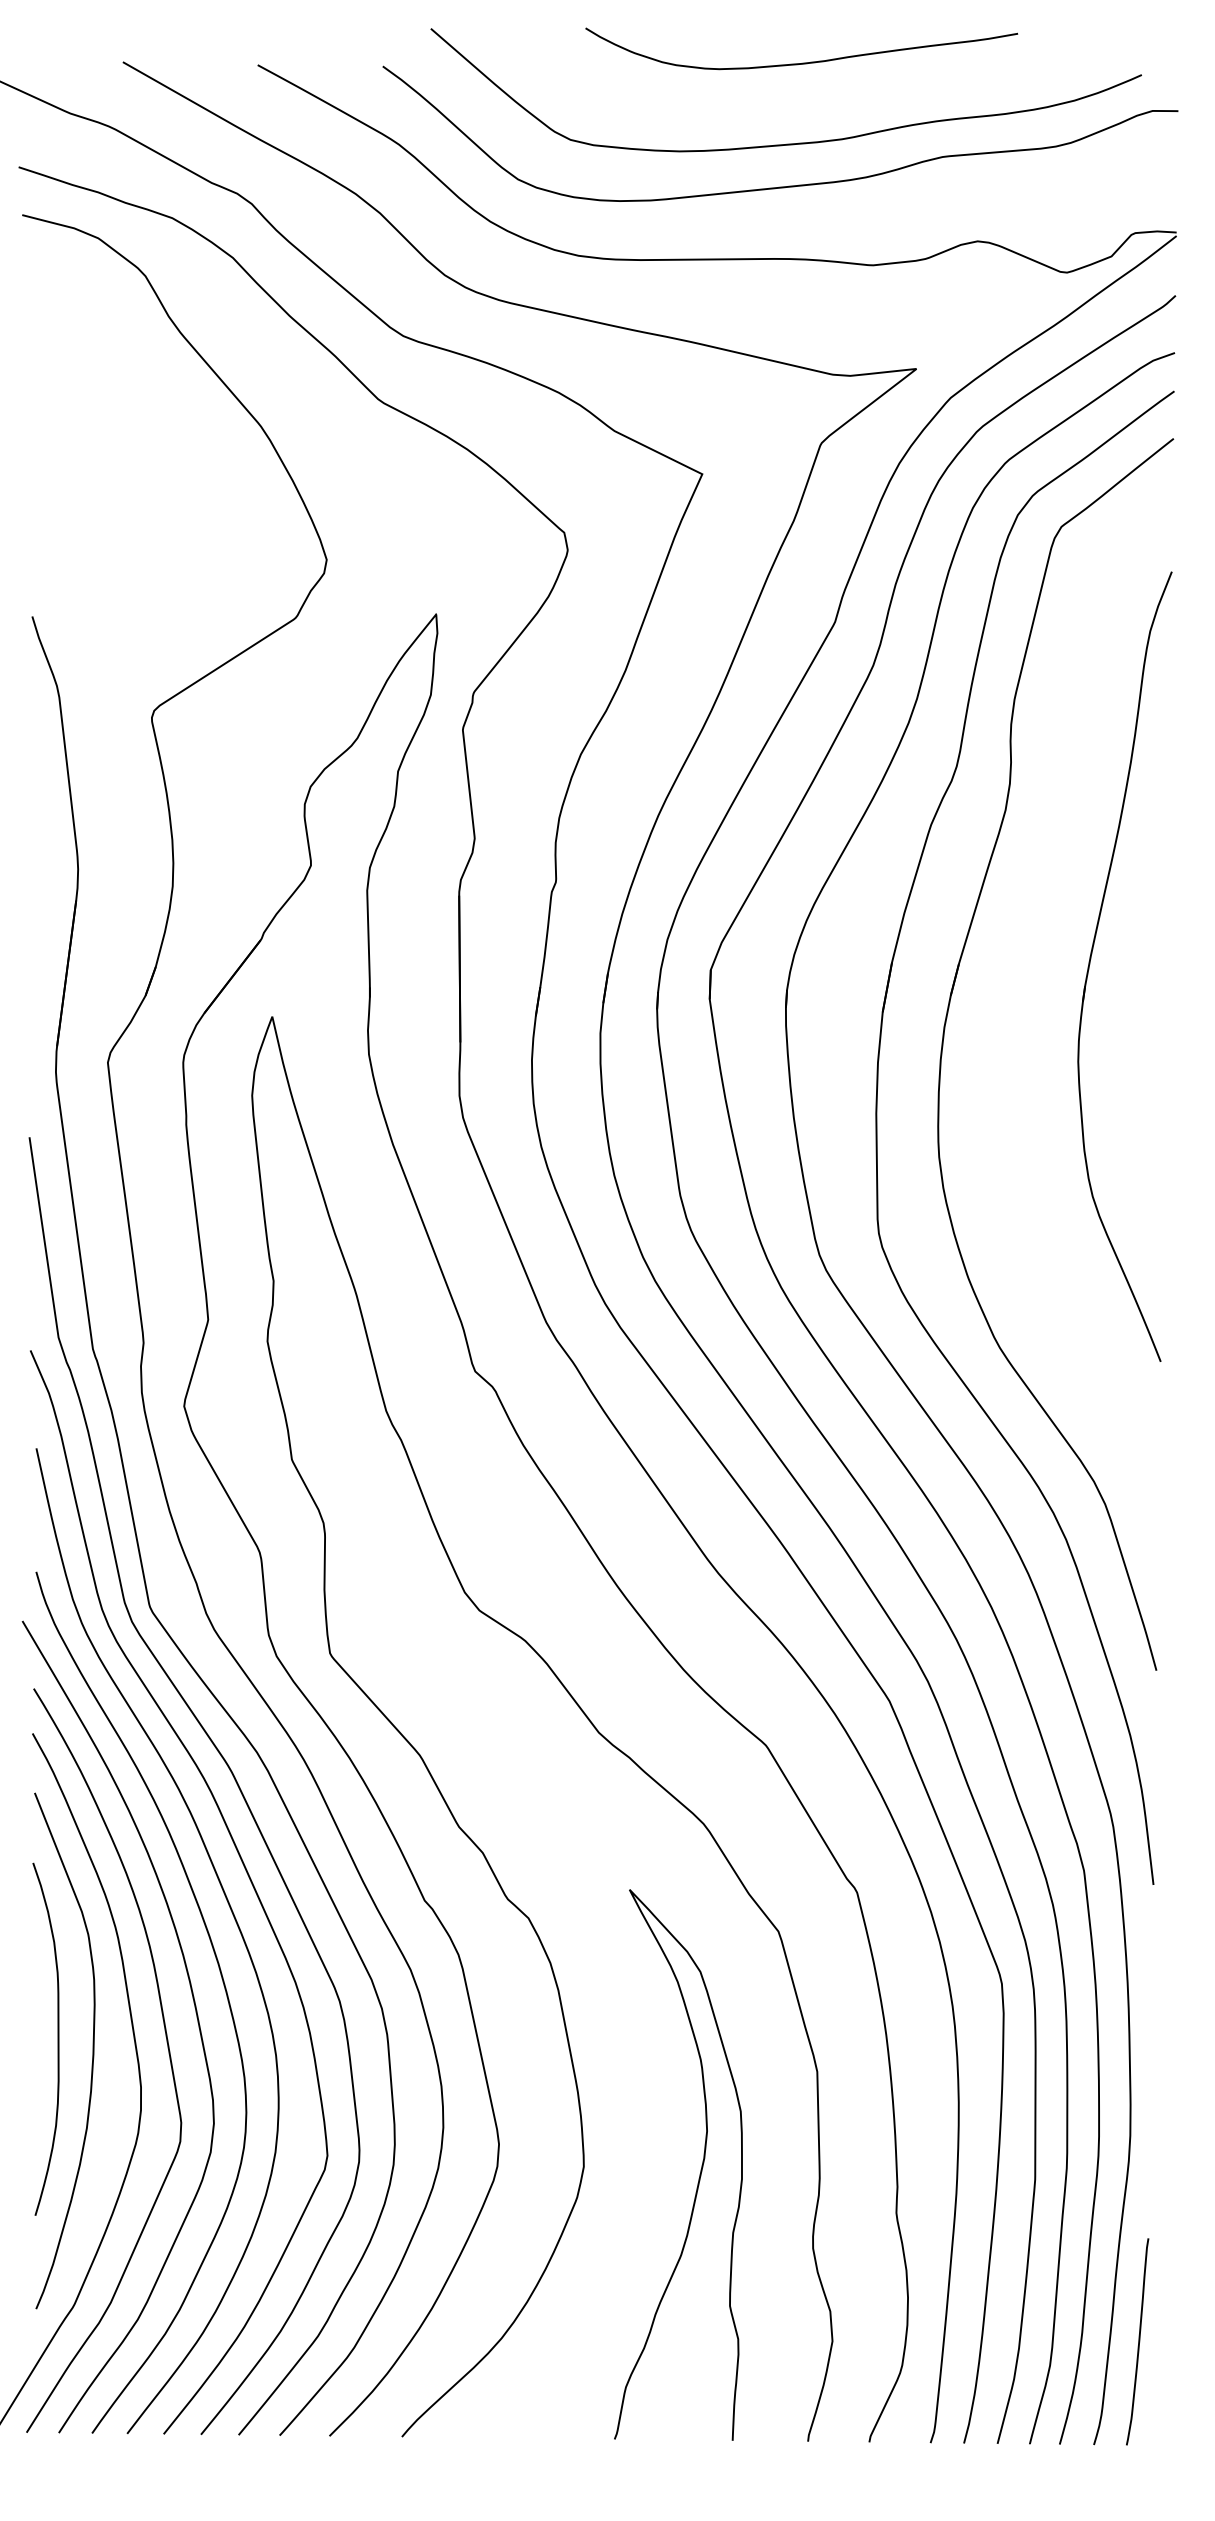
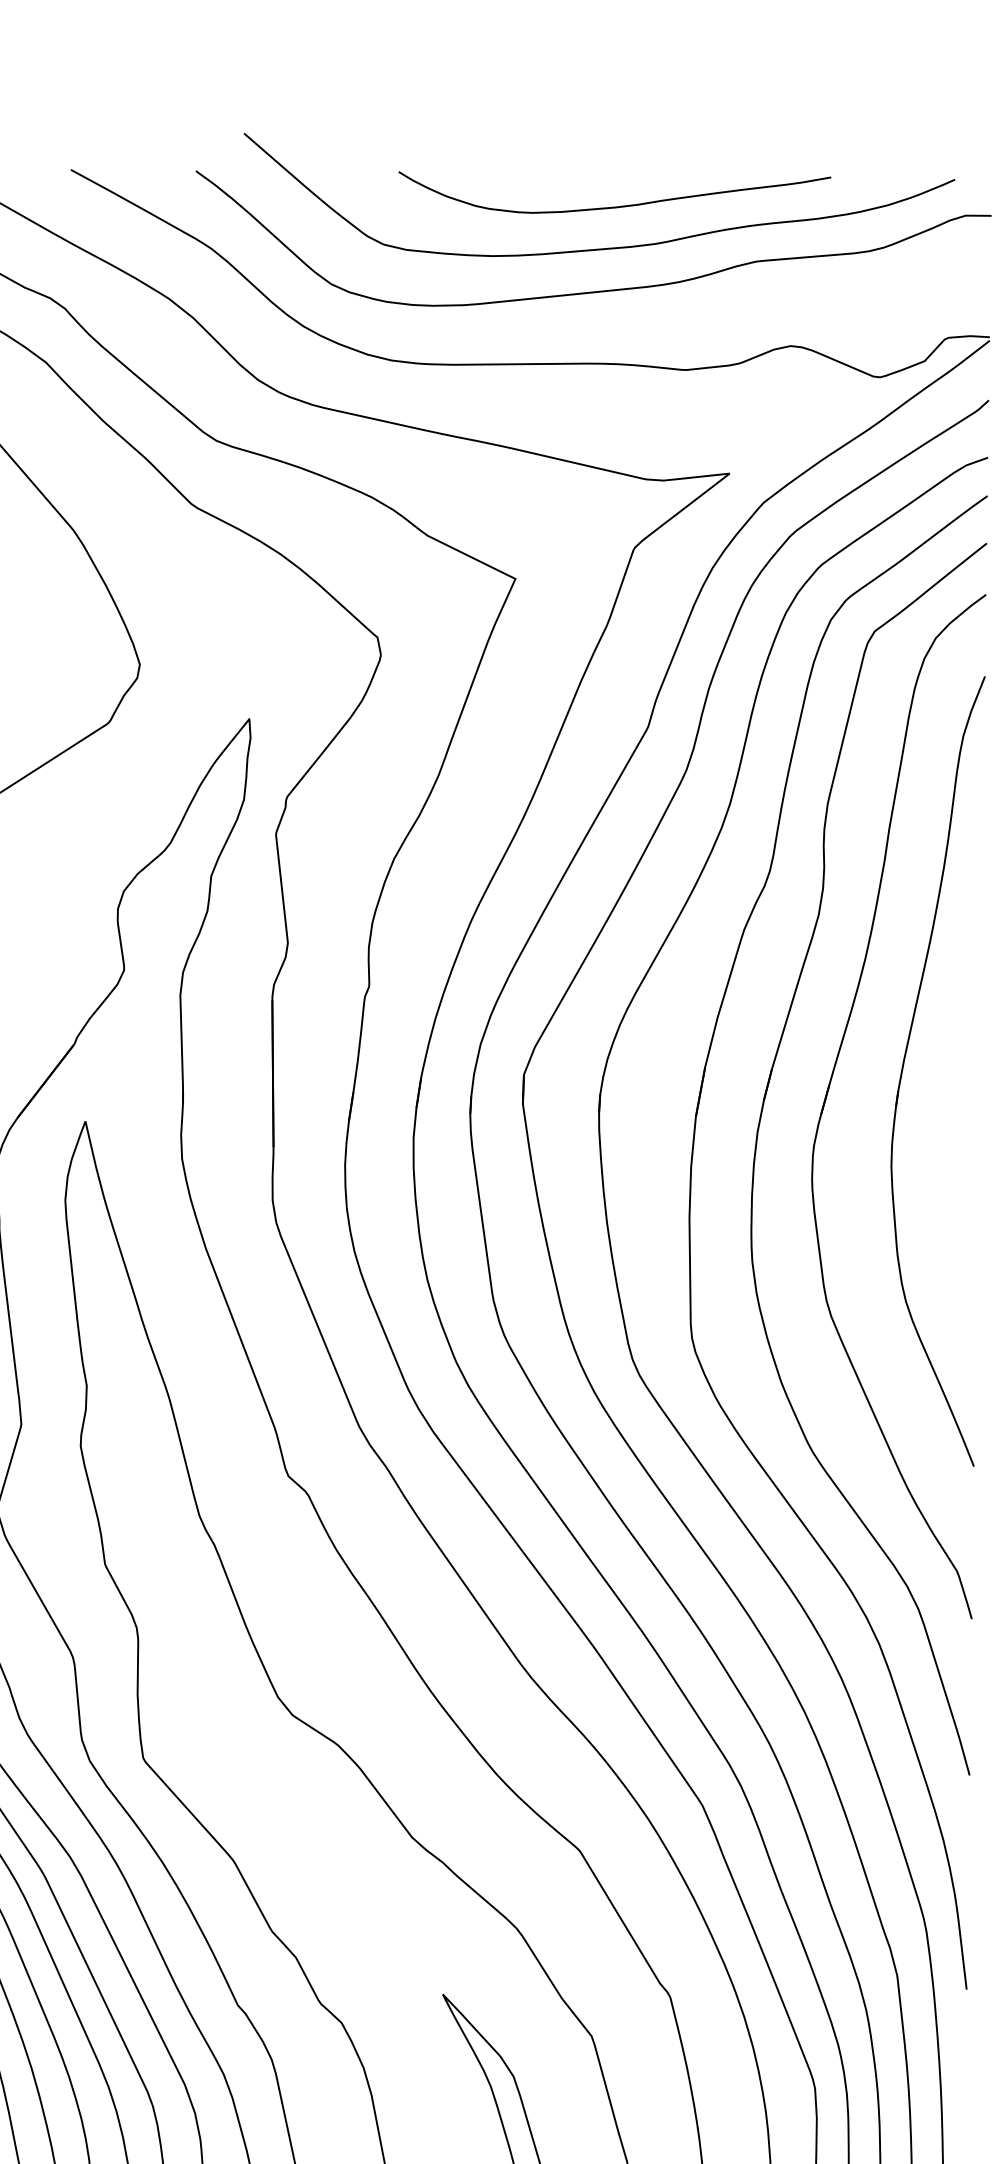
curve: (802, 62) -> (615, 206), moved
part: (1017, 980) -> (830, 1085), added

